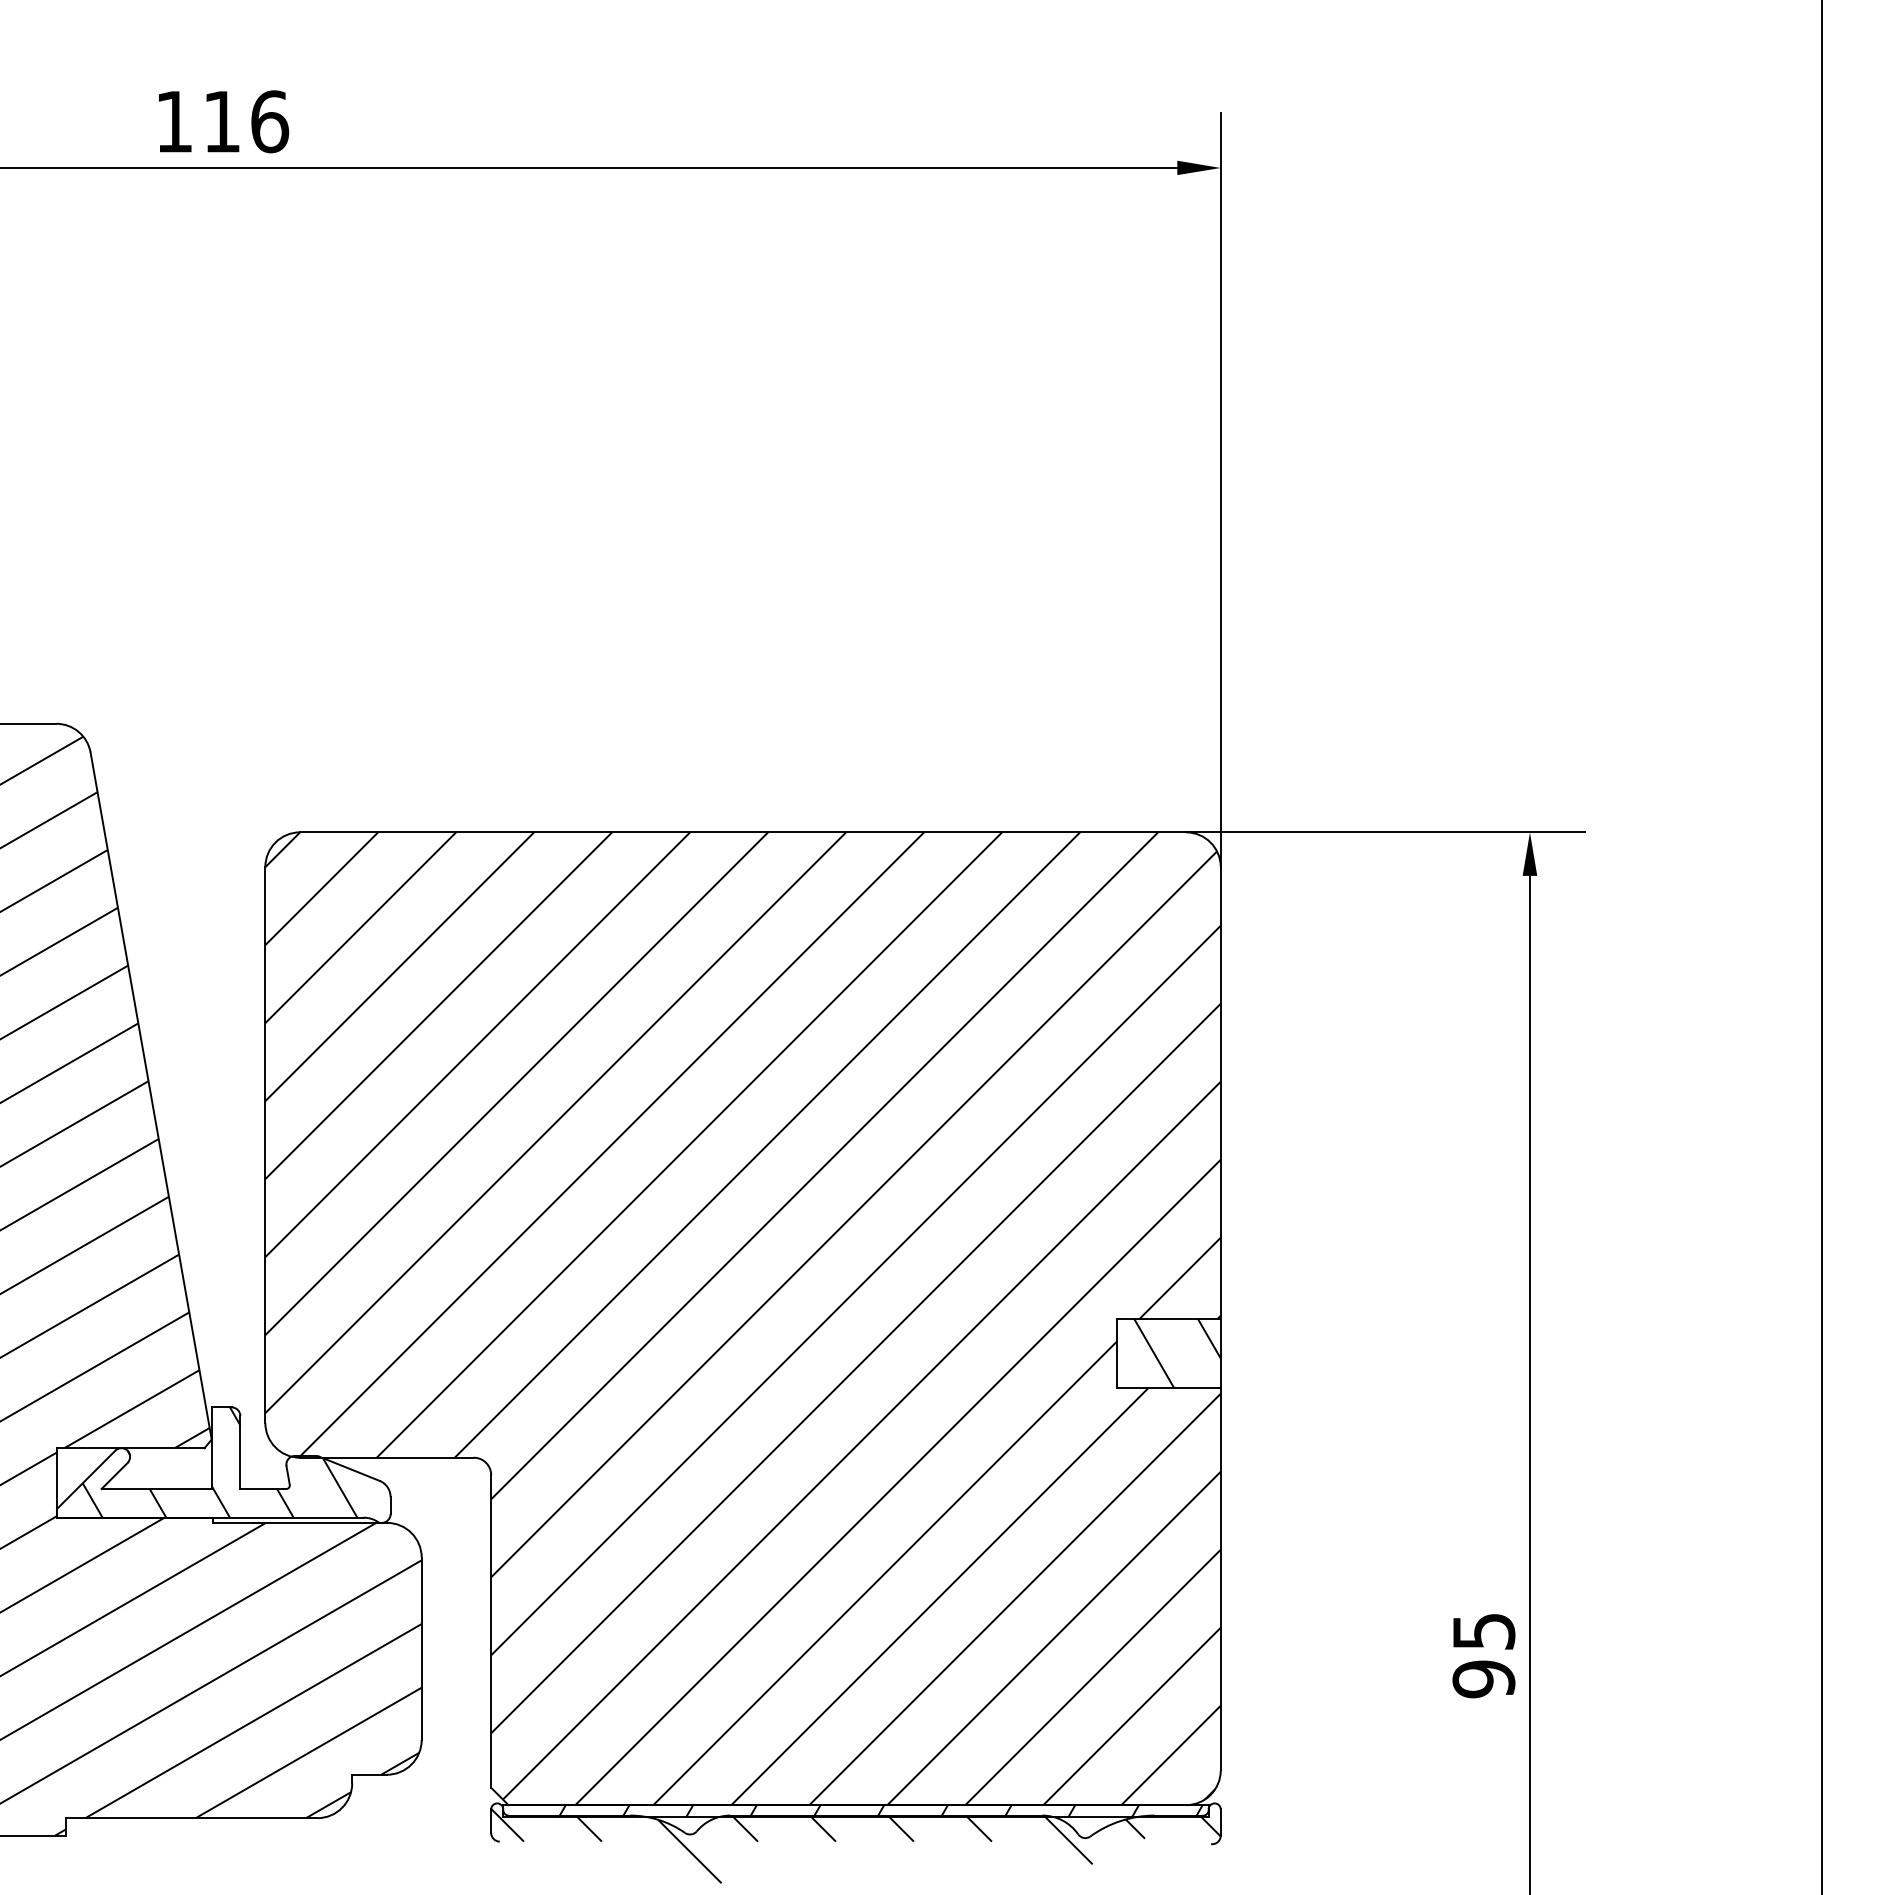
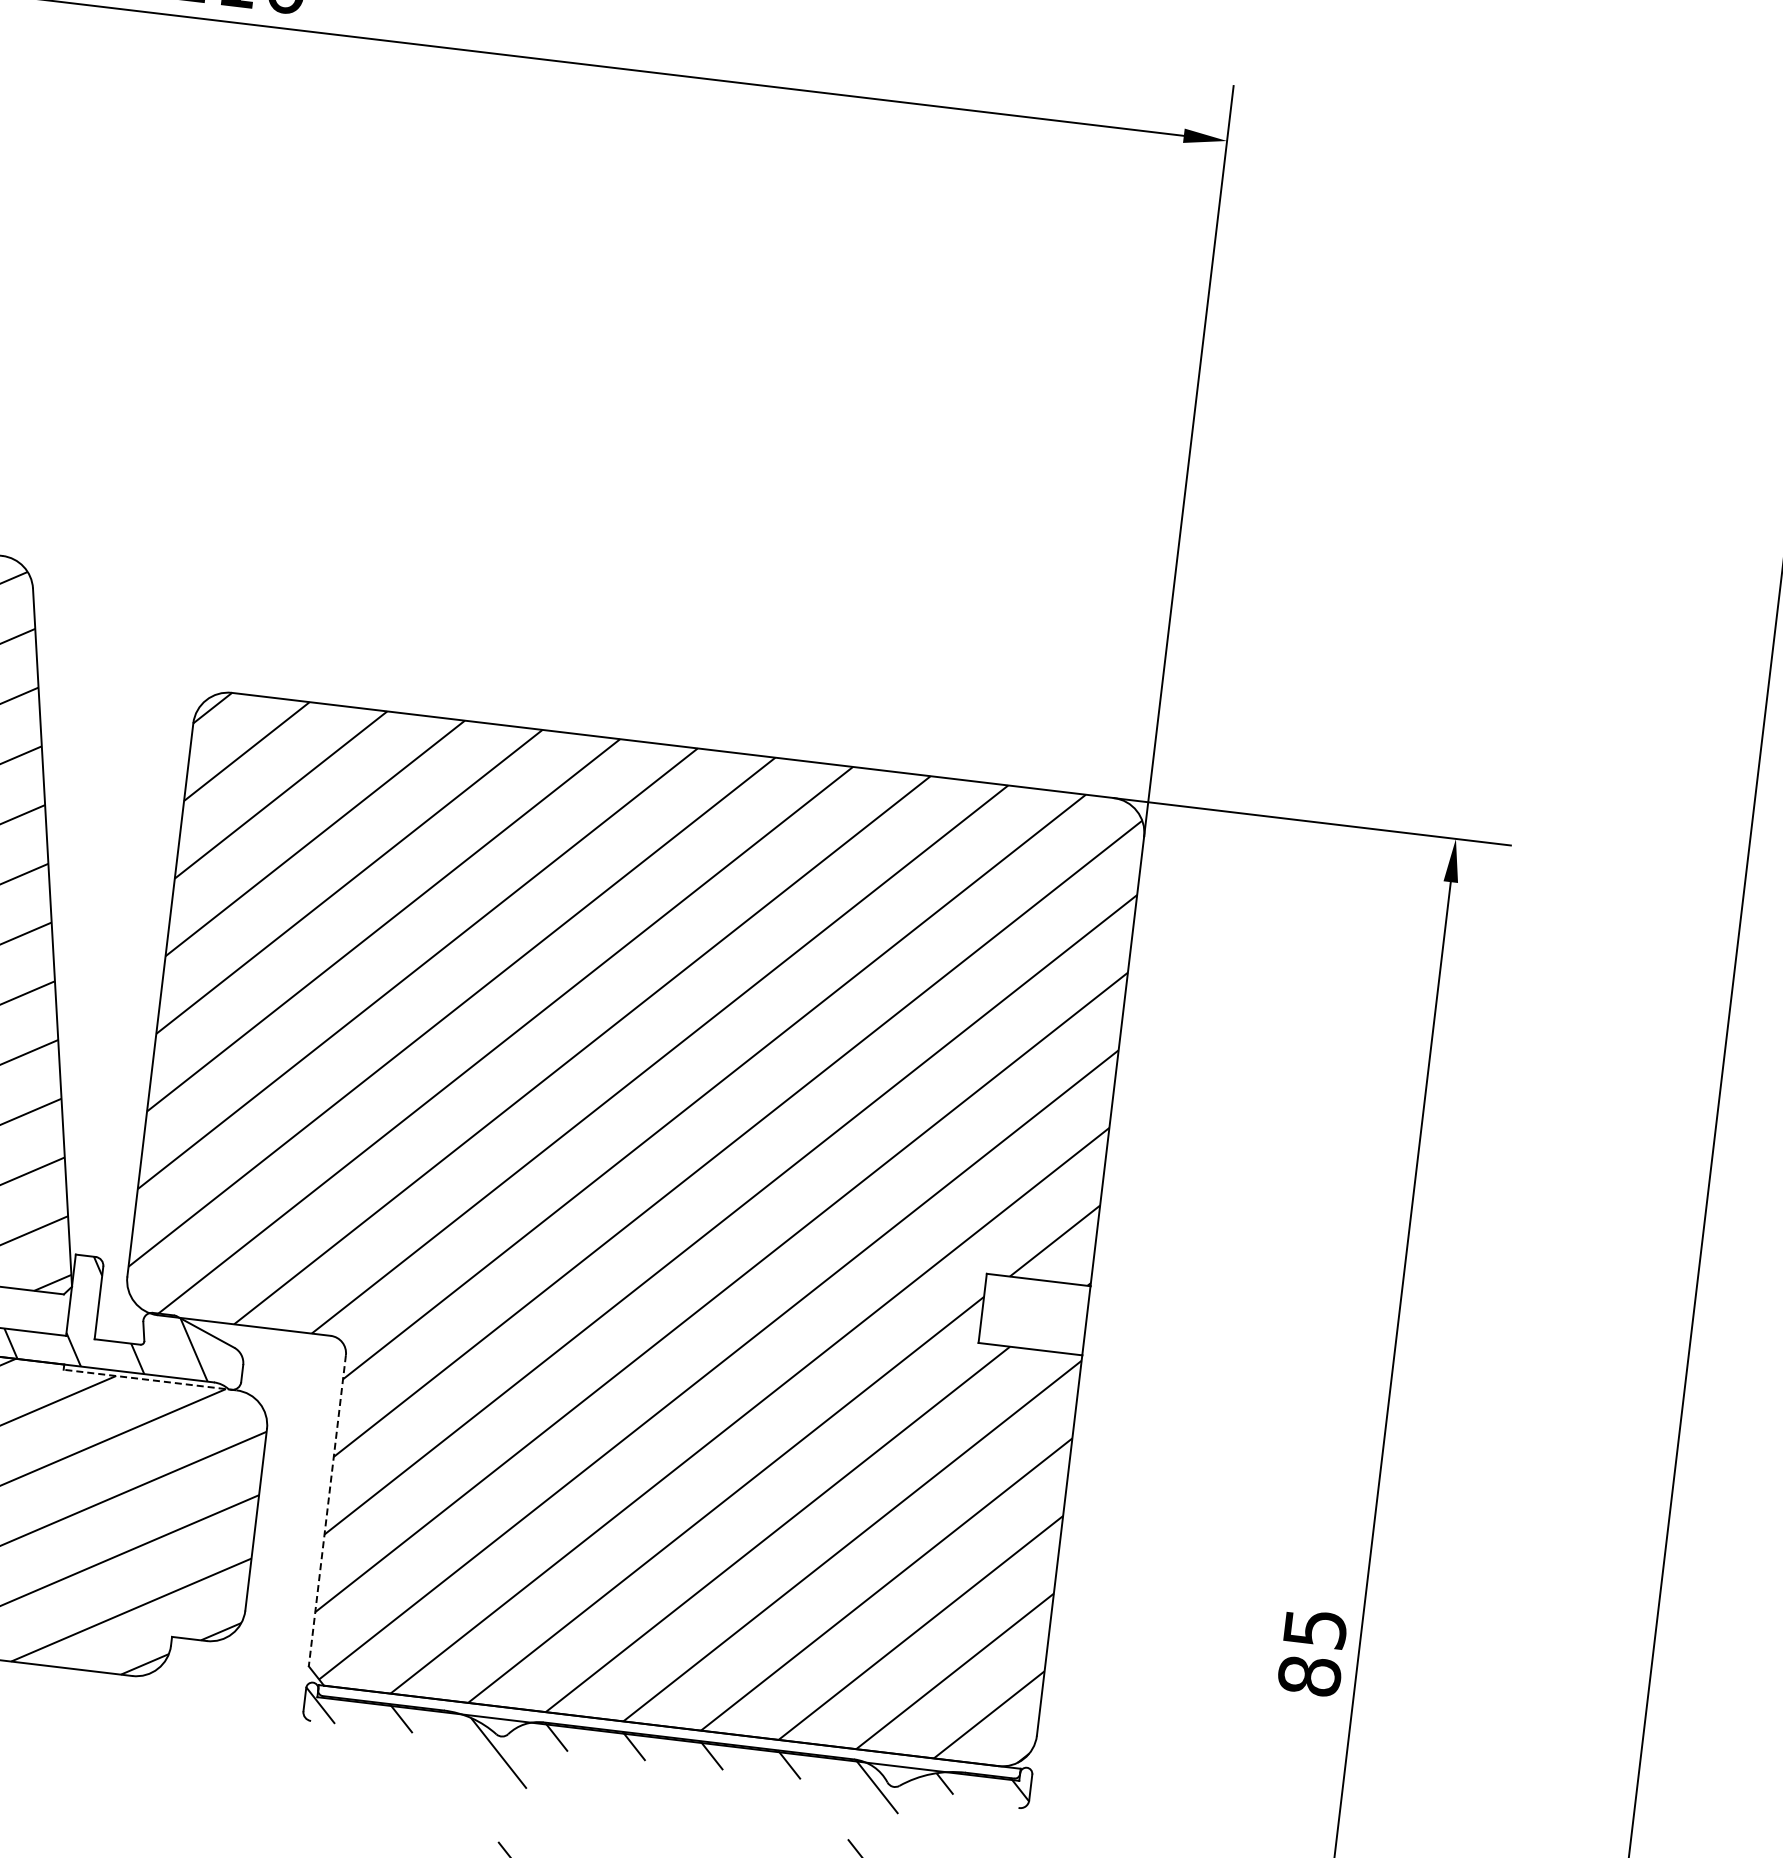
hatch: (1177, 1353) -> (1043, 1315), removed
line: (300, 1522) -> (150, 1379), solid -> dashed
line: (491, 1631) -> (327, 1510), solid -> dashed
text: (1483, 1679) -> (1309, 1676), 95 -> 85
hatch: (880, 1811) -> (693, 1736), removed

